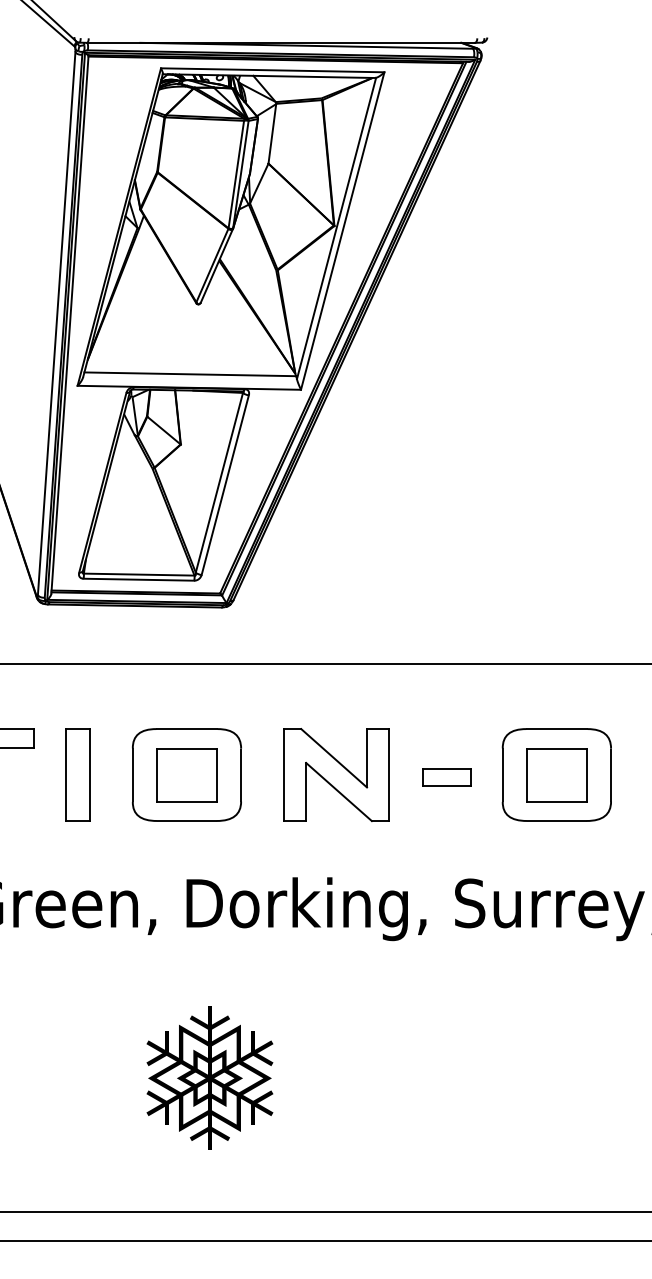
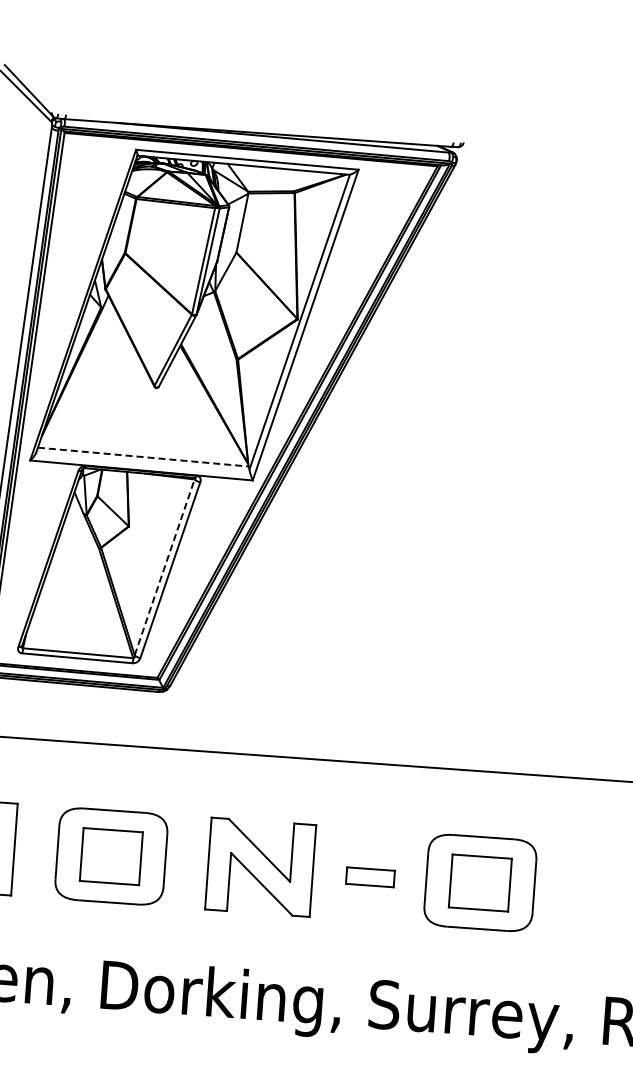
line: (190, 374) -> (143, 457), solid -> dashed
line: (219, 482) -> (164, 567), solid -> dashed

